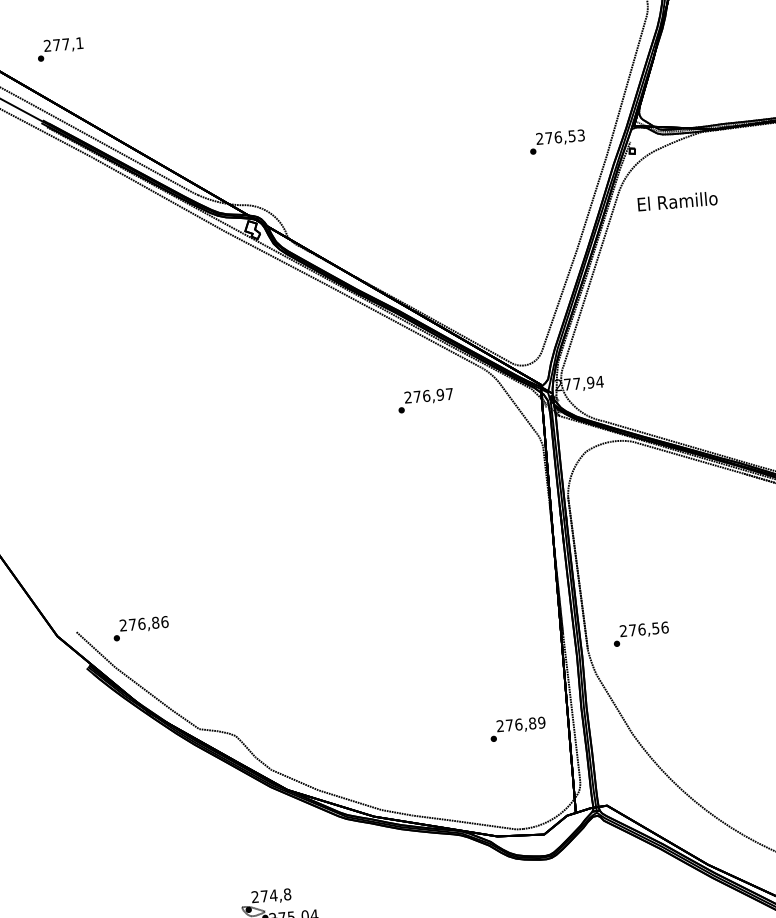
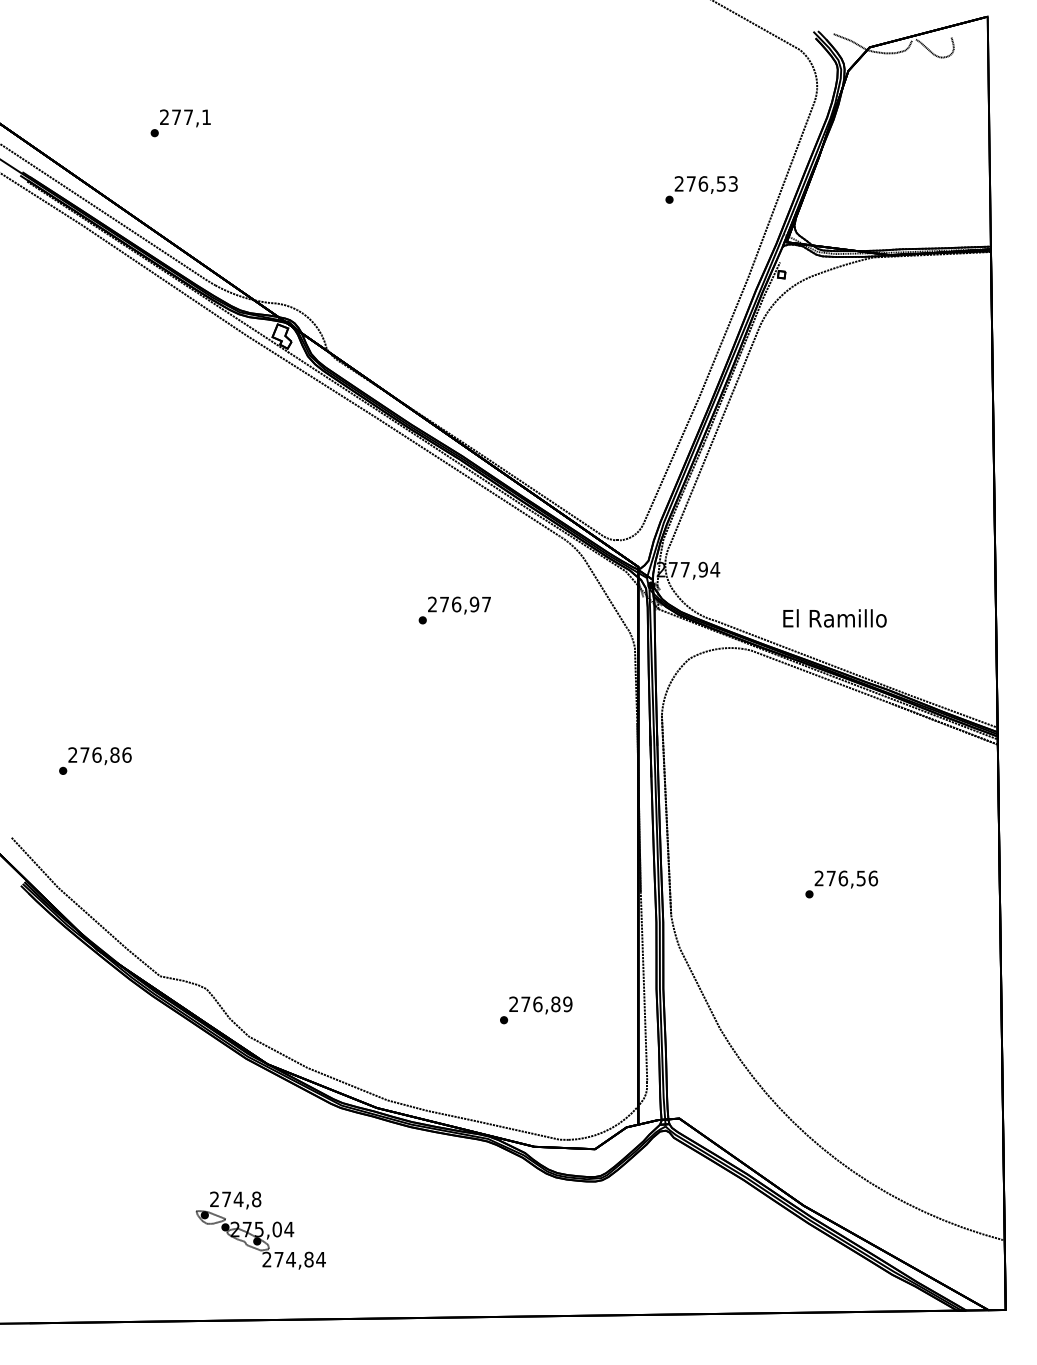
text: (60, 49) -> (180, 123), moved
text: (557, 141) -> (701, 189), moved
text: (677, 201) -> (834, 618), moved
text: (425, 400) -> (454, 610), moved
text: (141, 628) -> (95, 760), moved
text: (640, 634) -> (841, 884), moved
text: (518, 729) -> (536, 1010), moved

